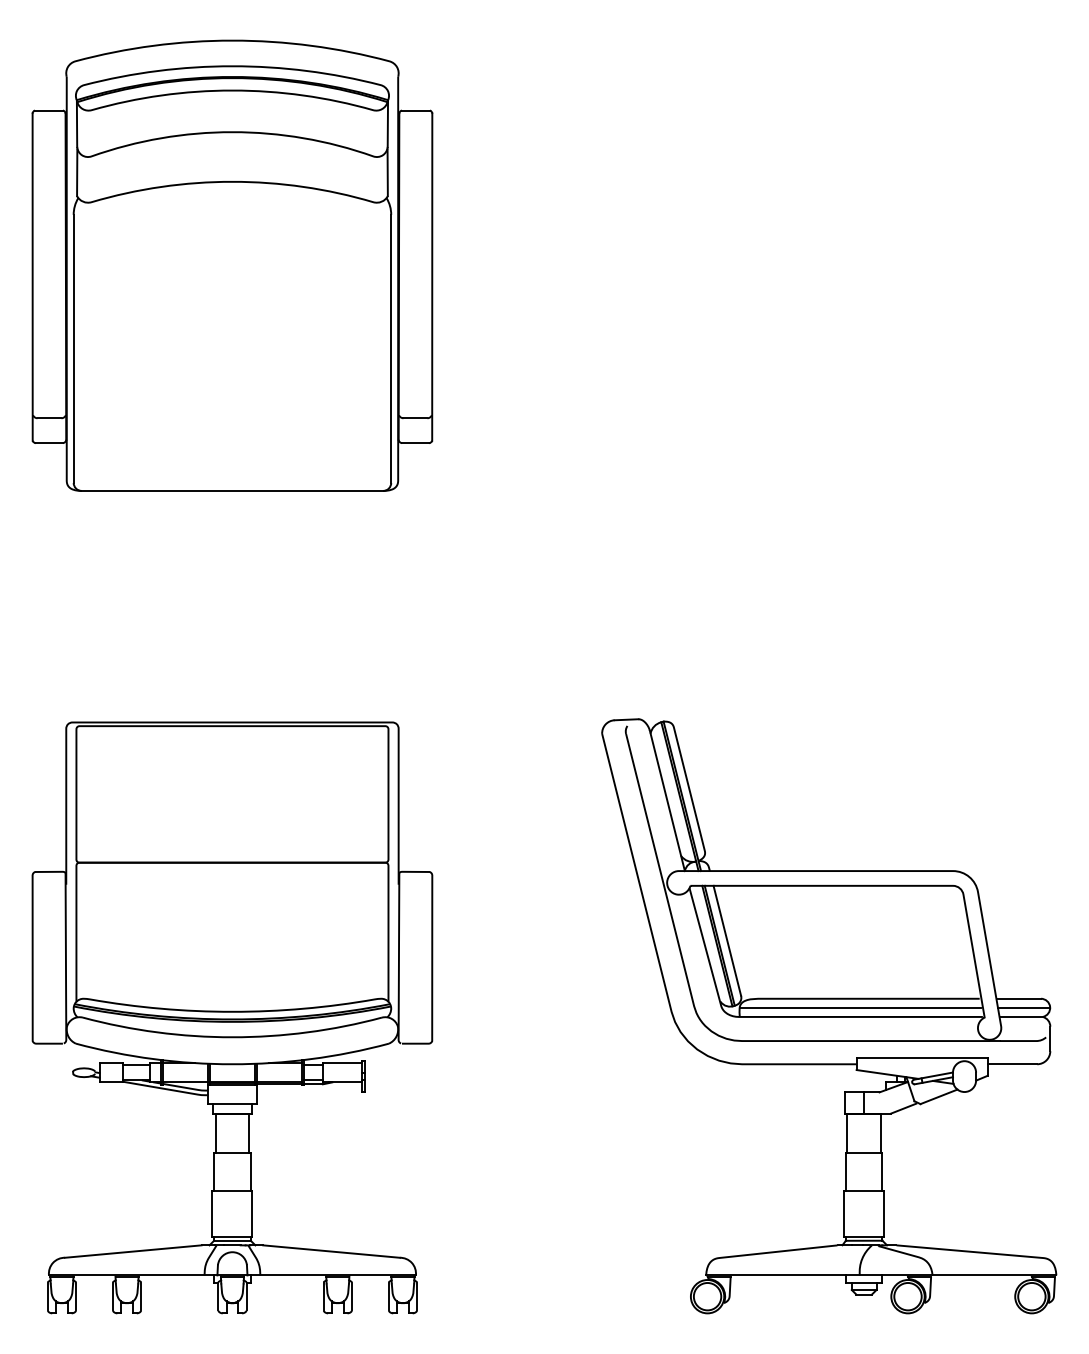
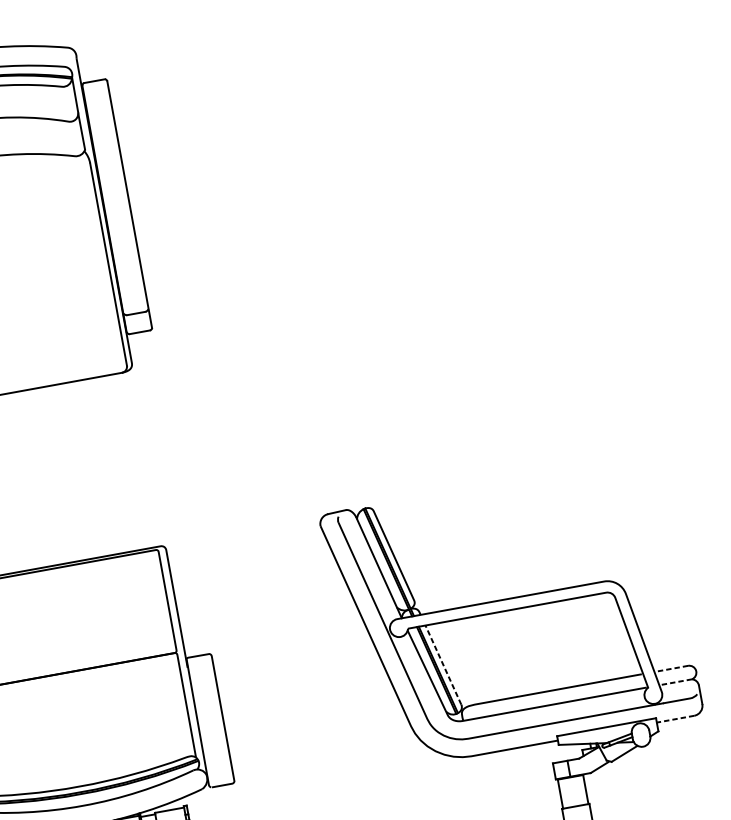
line: (727, 940) -> (443, 664), solid -> dashed
line: (1018, 998) -> (671, 668), solid -> dashed
line: (860, 1008) -> (553, 697), removed
line: (1024, 1008) -> (677, 675), removed
line: (1020, 1016) -> (675, 682), solid -> dashed
line: (1012, 1064) -> (675, 719), solid -> dashed

